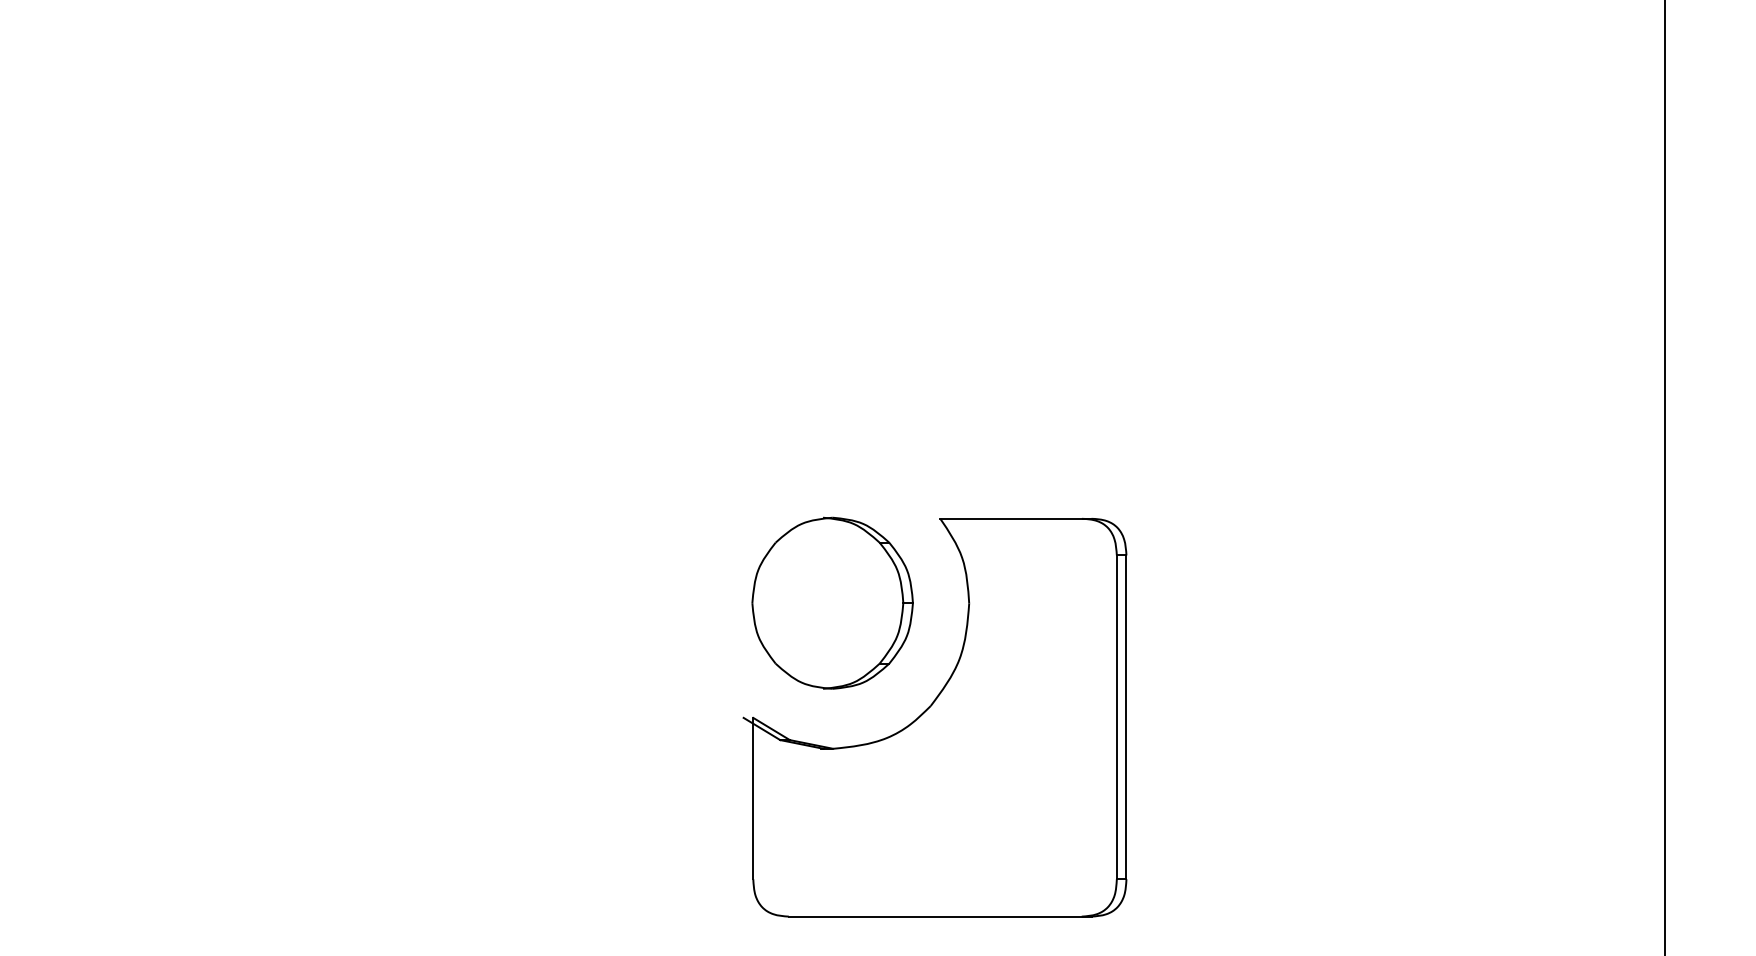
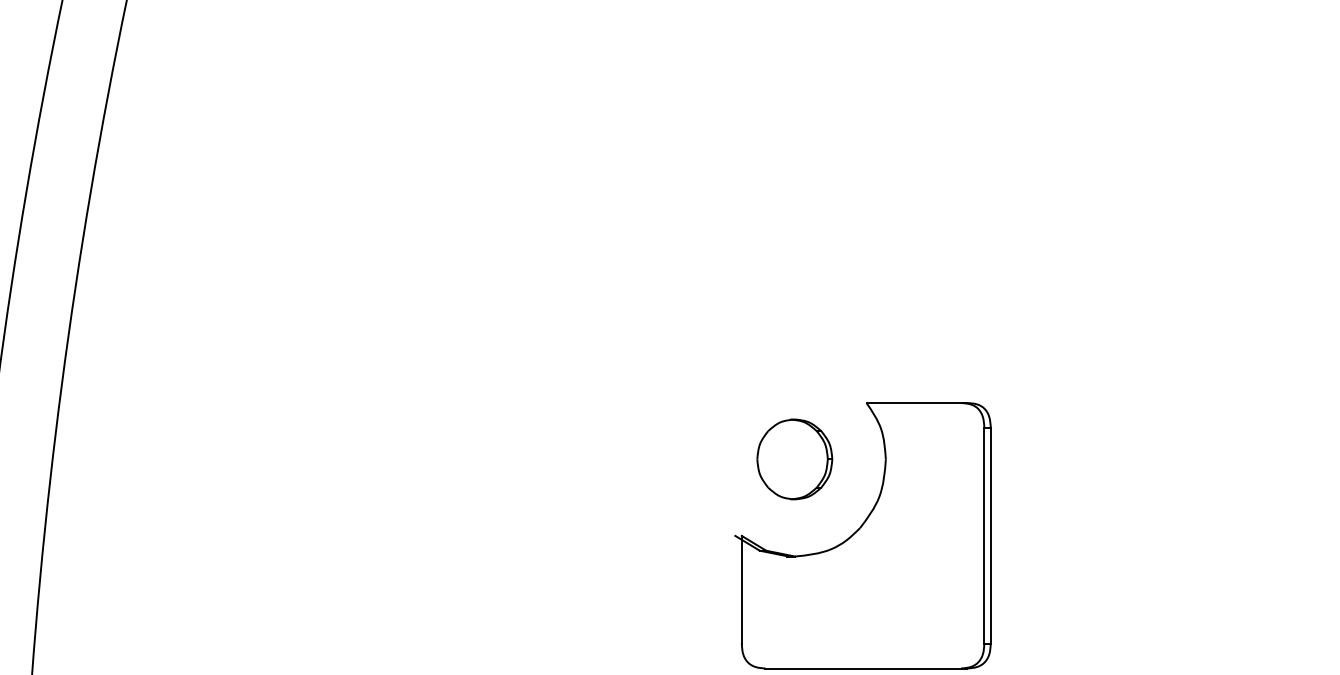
part: (832, 603) -> (794, 459), size x0.7

